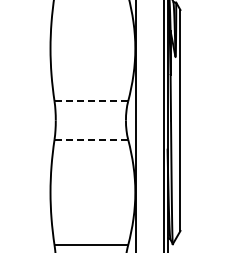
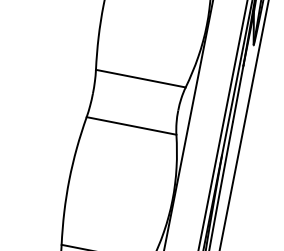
line: (91, 101) -> (140, 79), dashed -> solid
line: (91, 139) -> (131, 125), dashed -> solid

